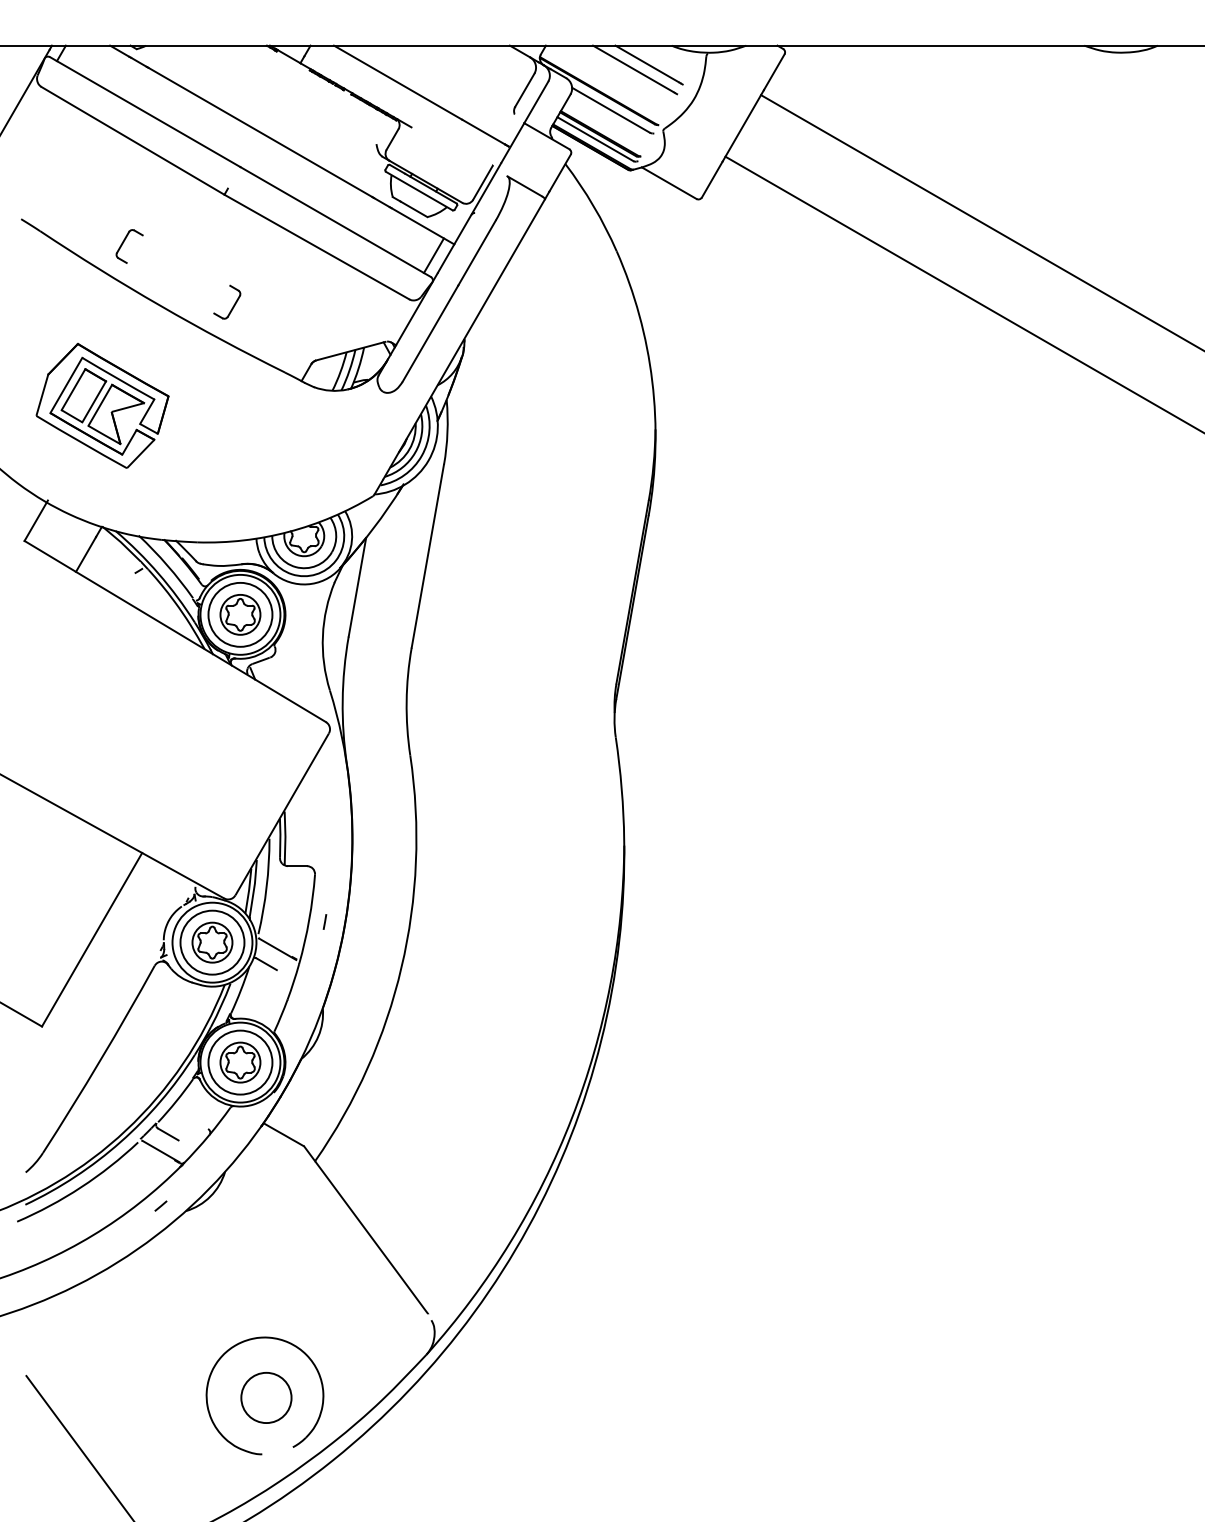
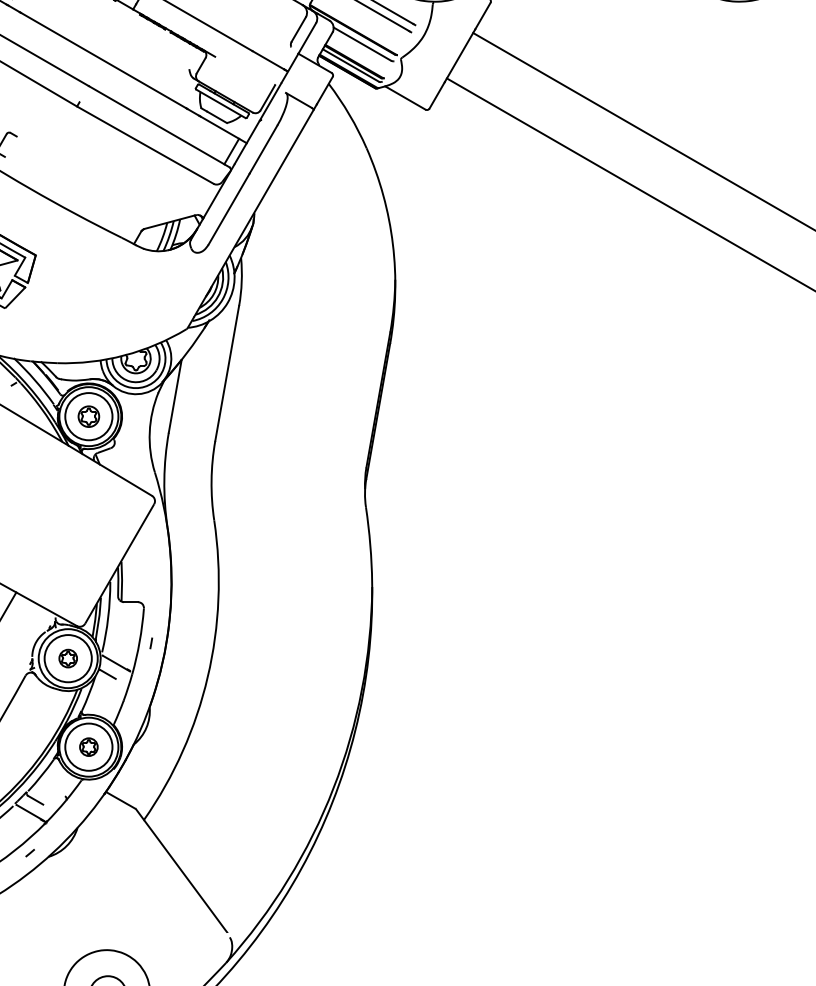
part: (233, 304) -> (83, 187), removed
part: (240, 614) -> (88, 416), size x0.7
part: (212, 942) -> (68, 658), size x0.6
part: (240, 1062) -> (88, 747), size x0.6

